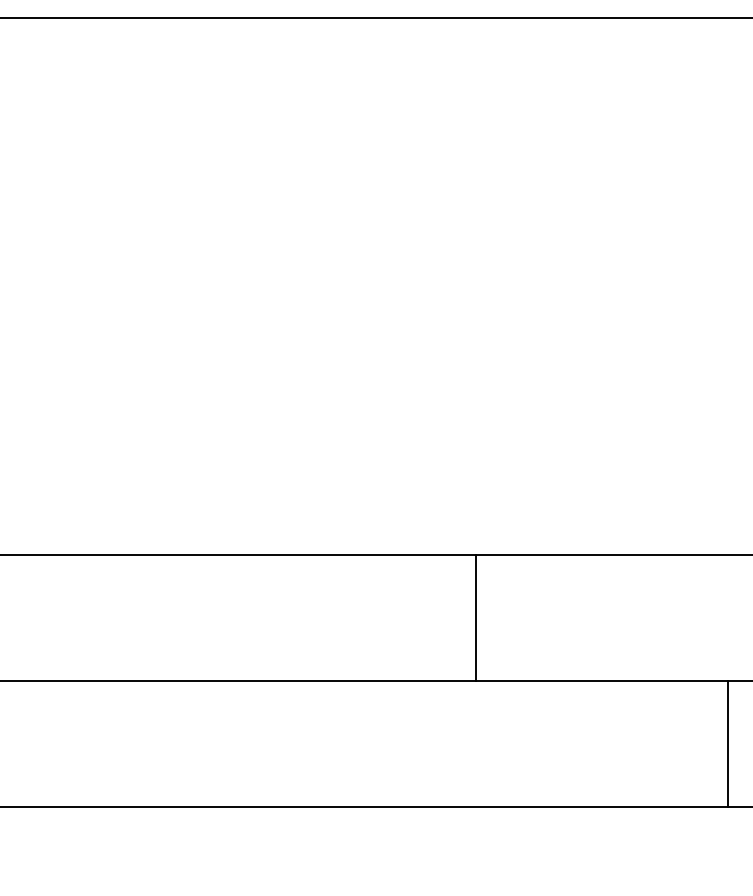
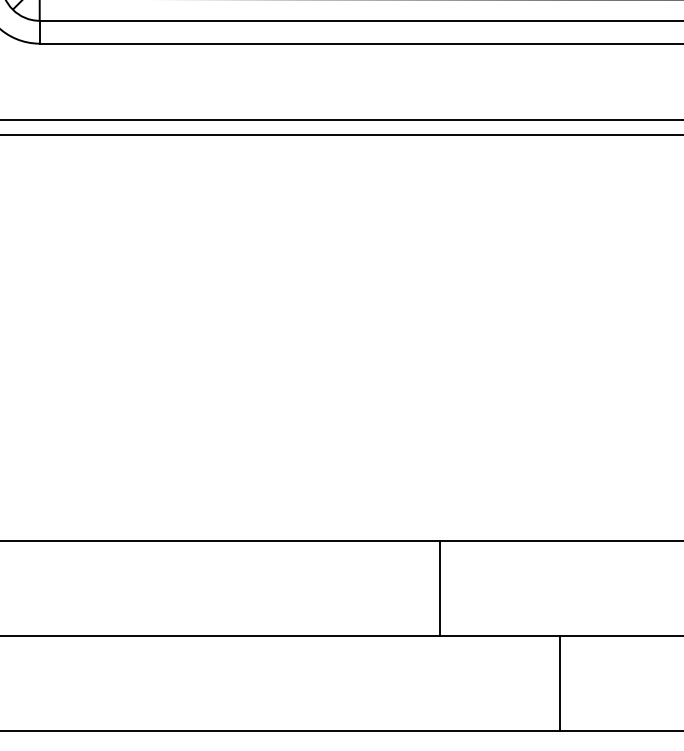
line: (475, 618) -> (439, 588), moved
line: (728, 743) -> (560, 683), moved

